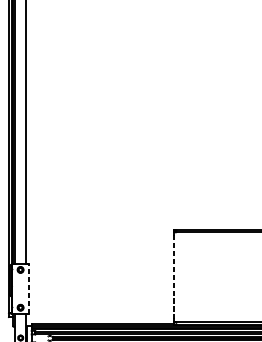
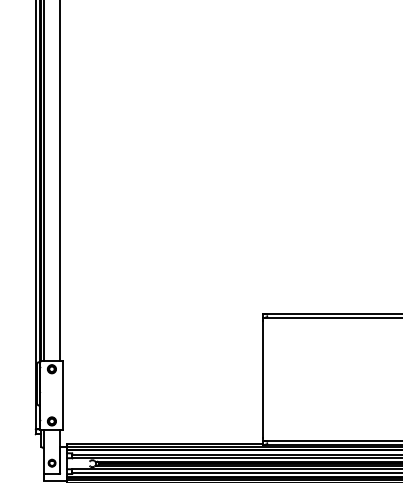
line: (173, 276) -> (262, 378), dashed -> solid
line: (28, 288) -> (63, 395), dashed -> solid

